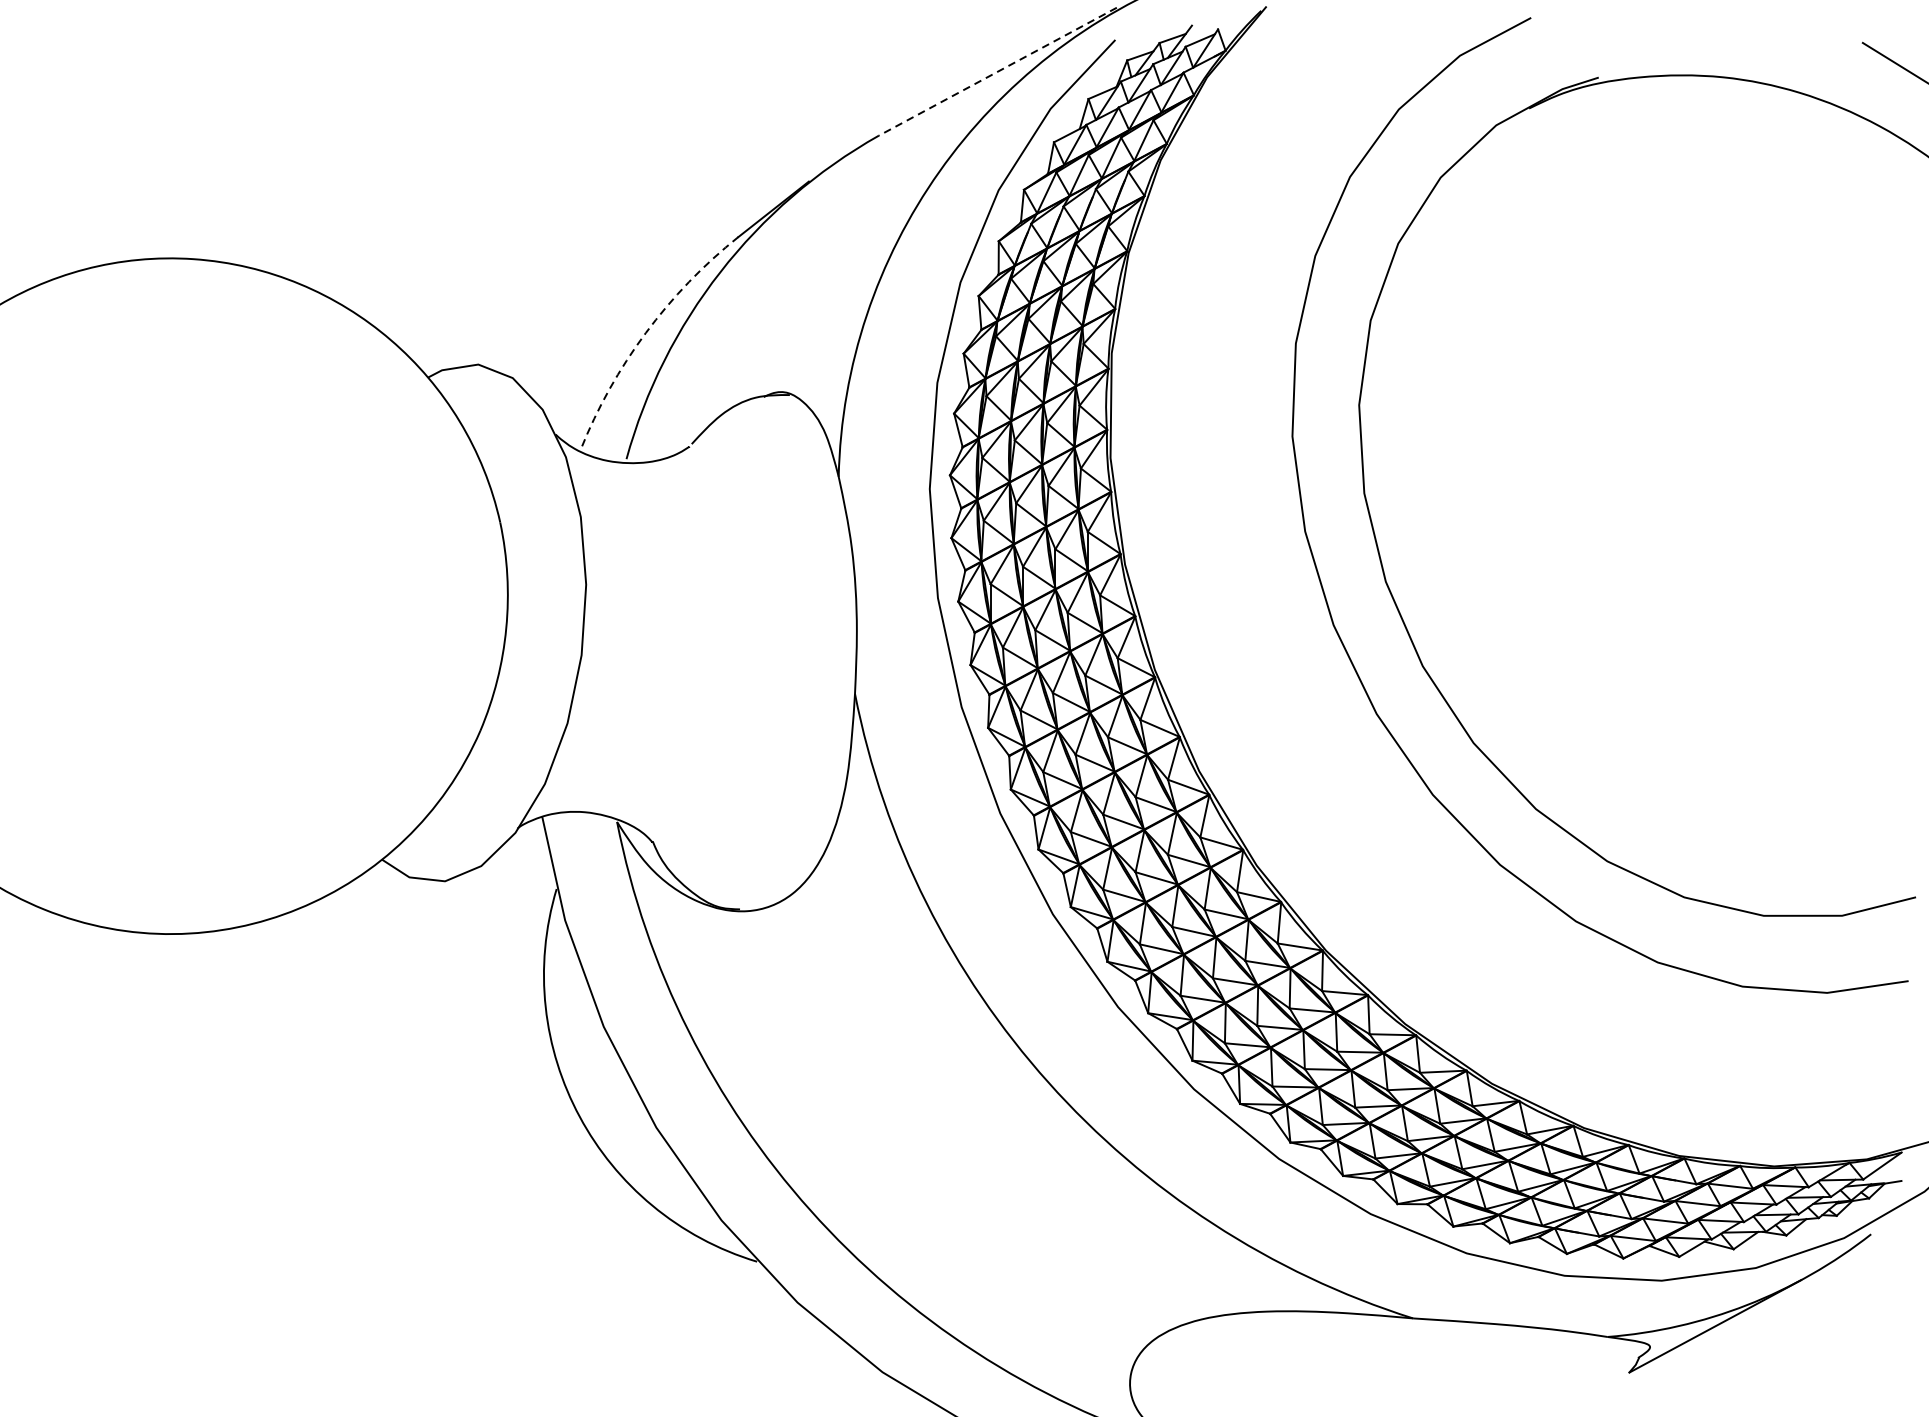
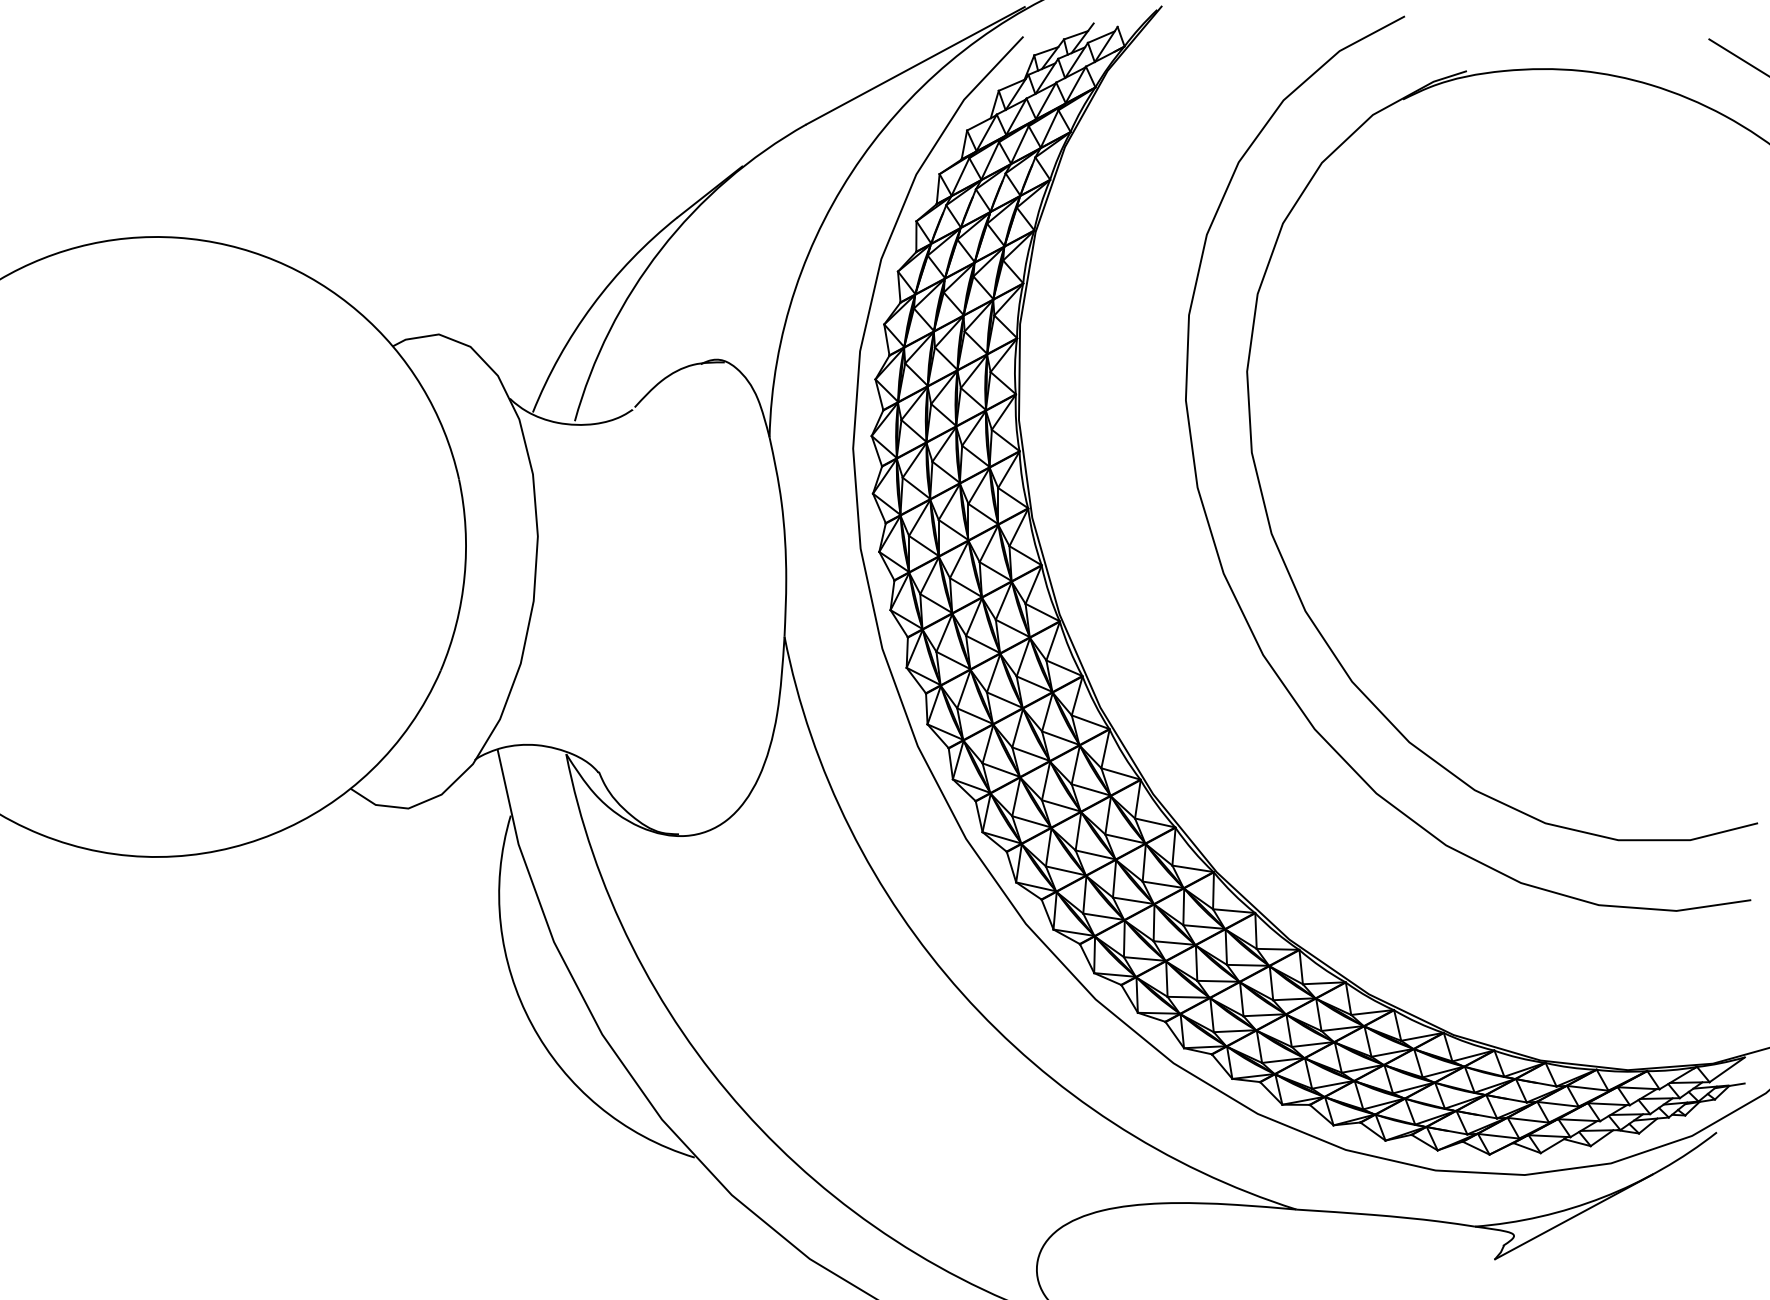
line: (997, 71) -> (915, 65), dashed -> solid
arc: (645, 333) -> (592, 305), dashed -> solid

